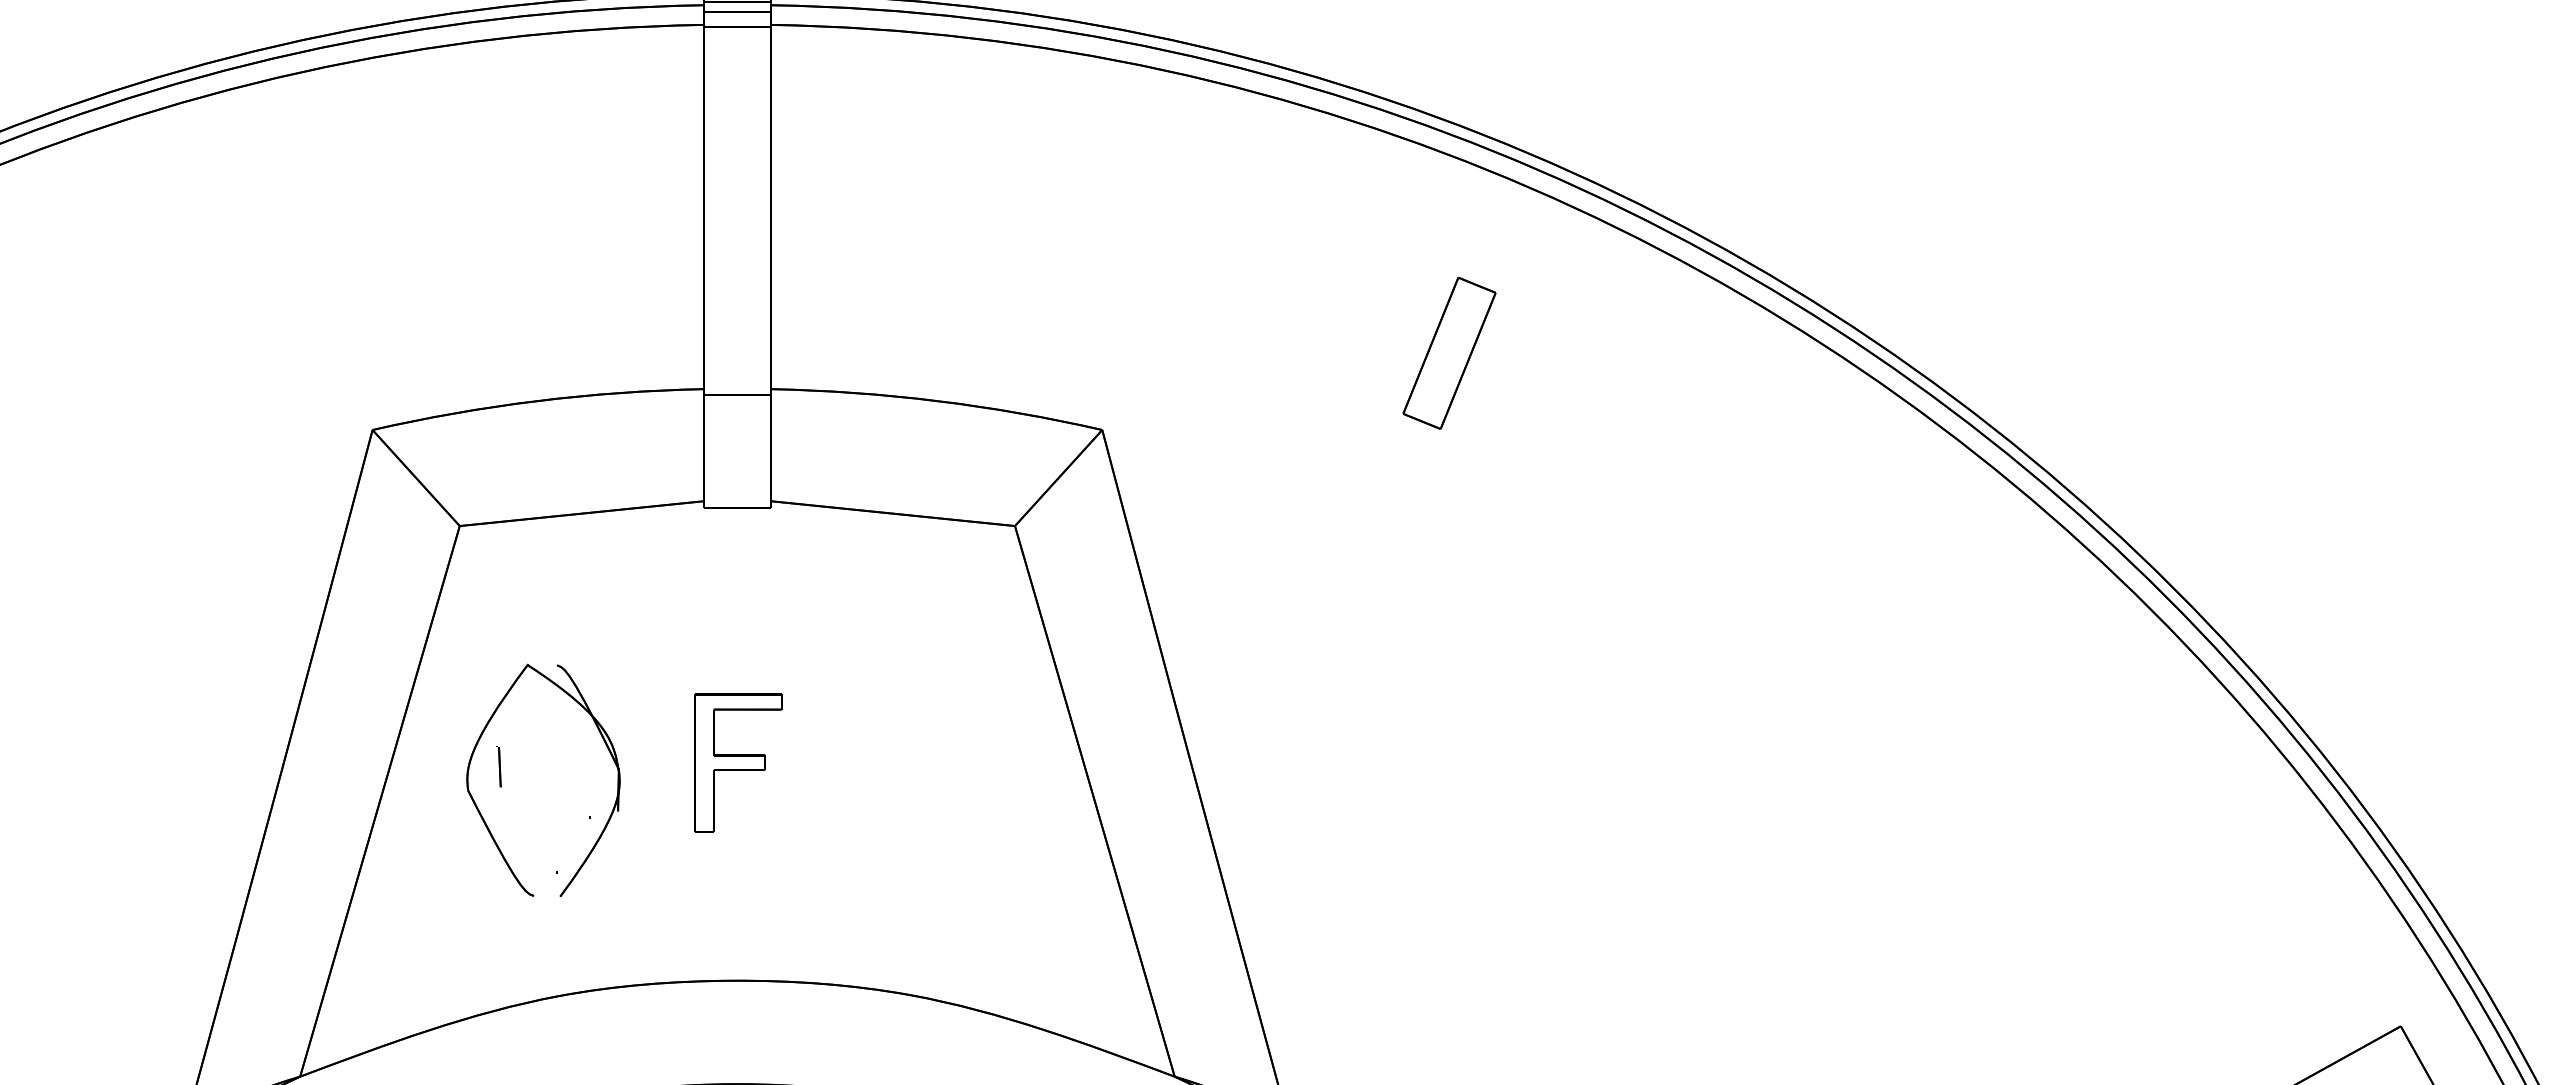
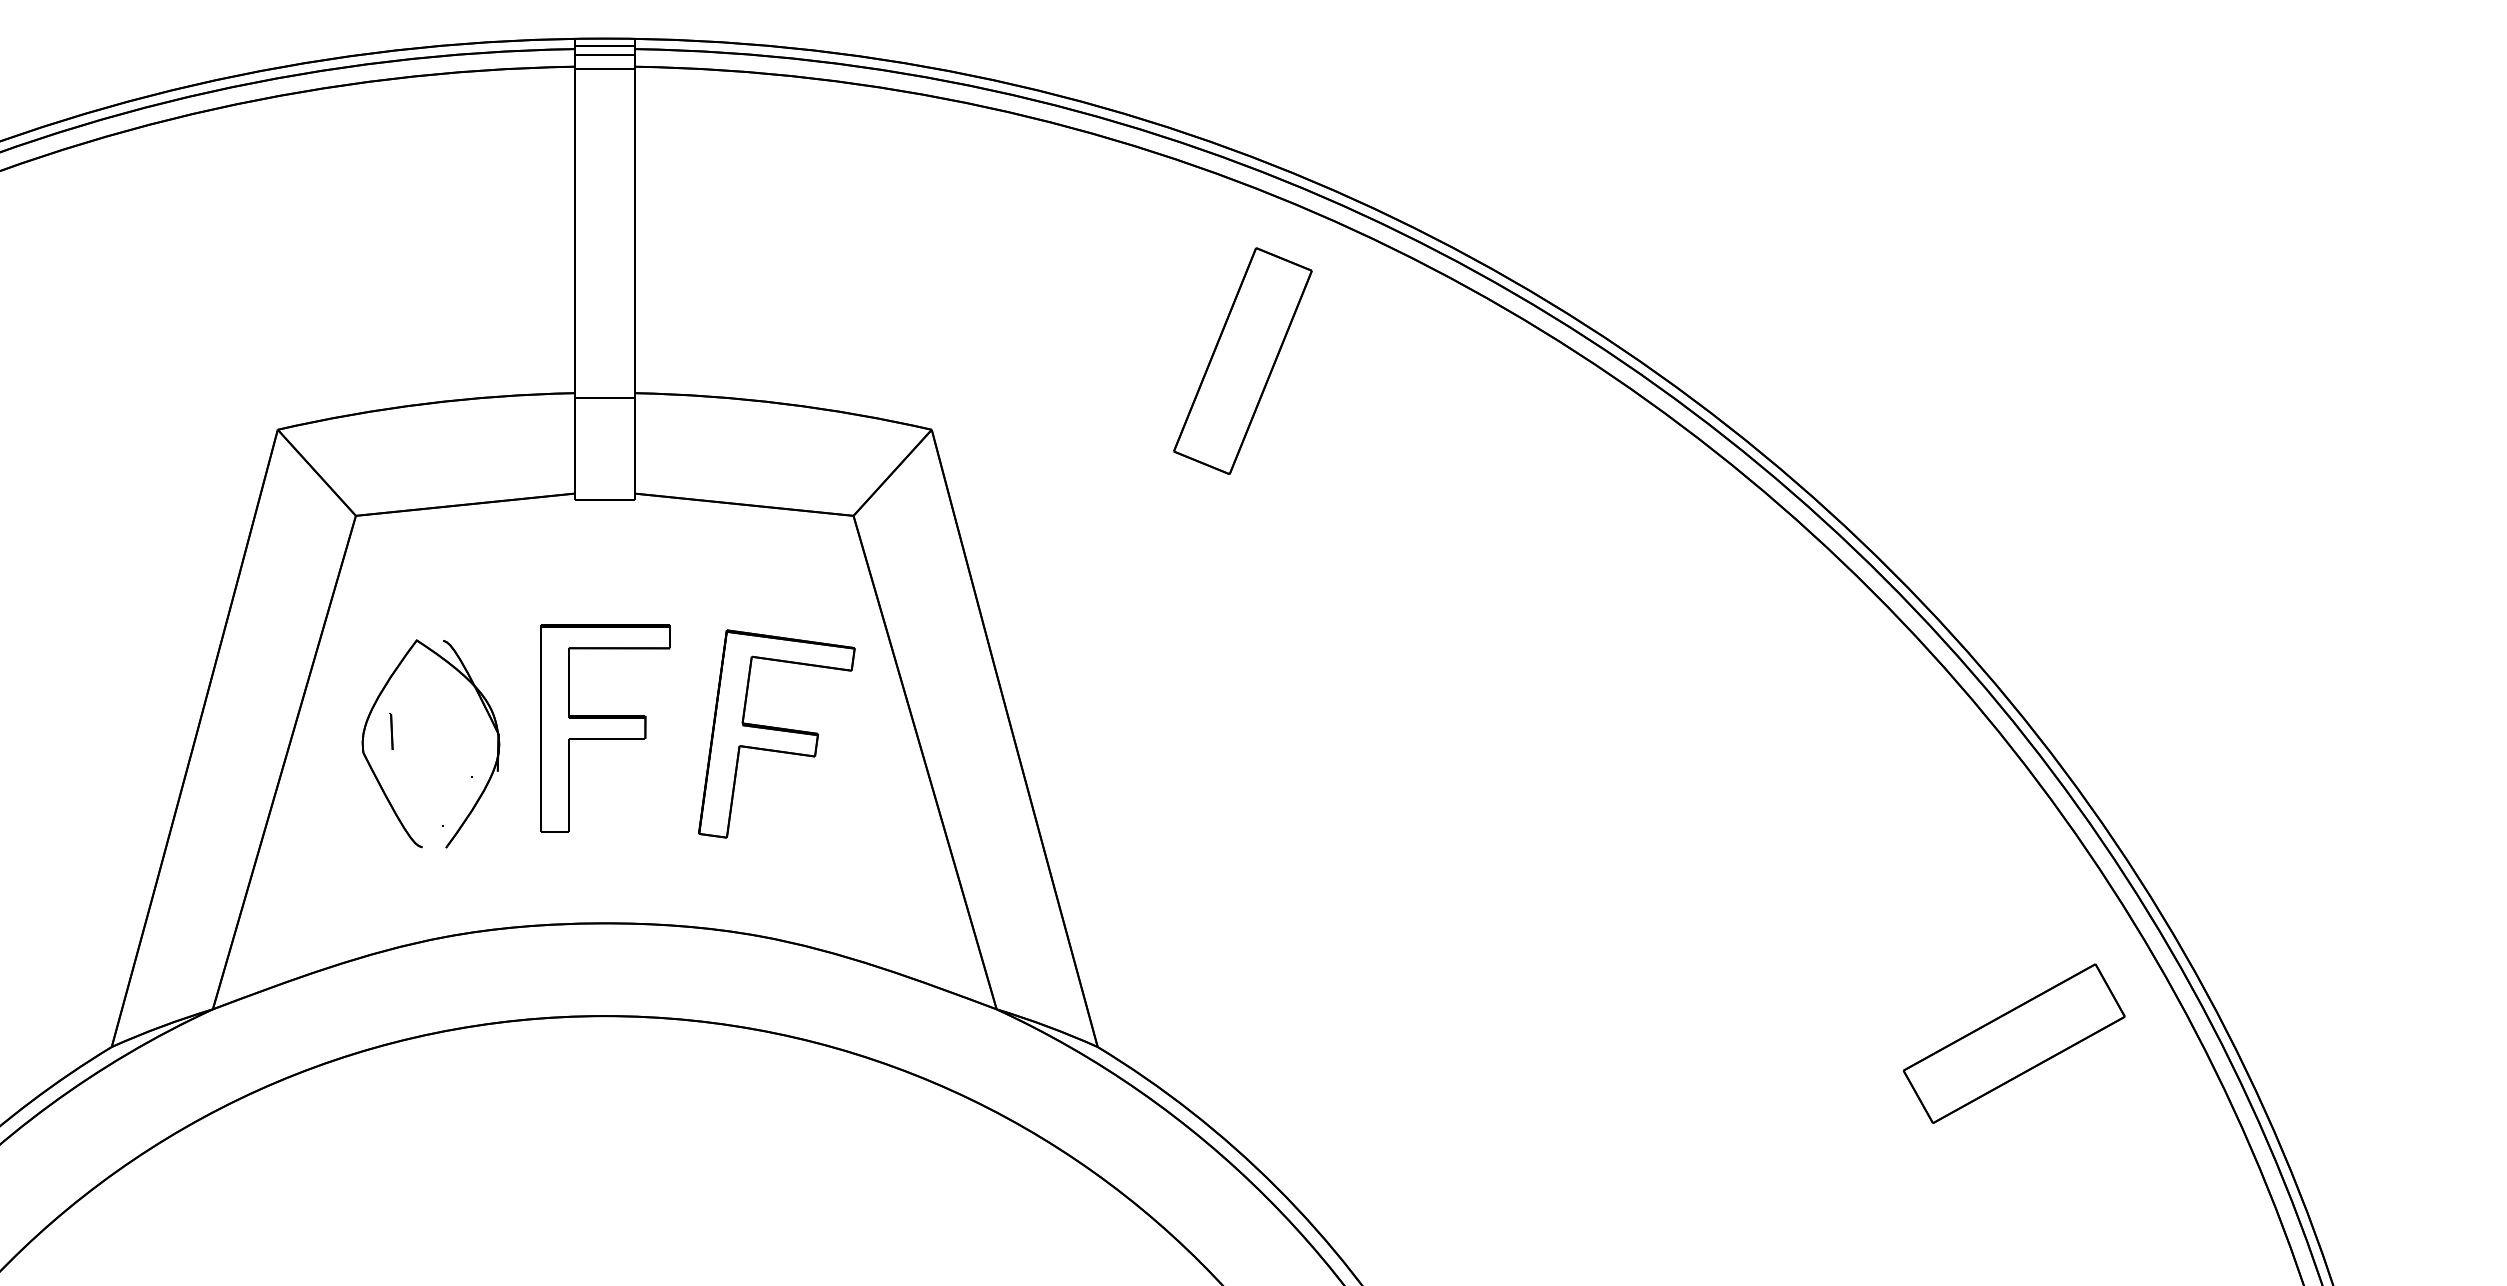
part: (1449, 352) -> (1242, 360), size x1.67
part: (738, 763) -> (605, 728), size x1.67
part: (929, 768) -> (776, 733), added

